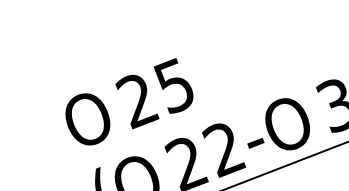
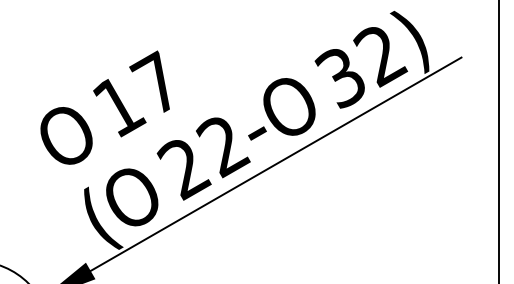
text: (154, 92) -> (135, 94), 25 -> 17

